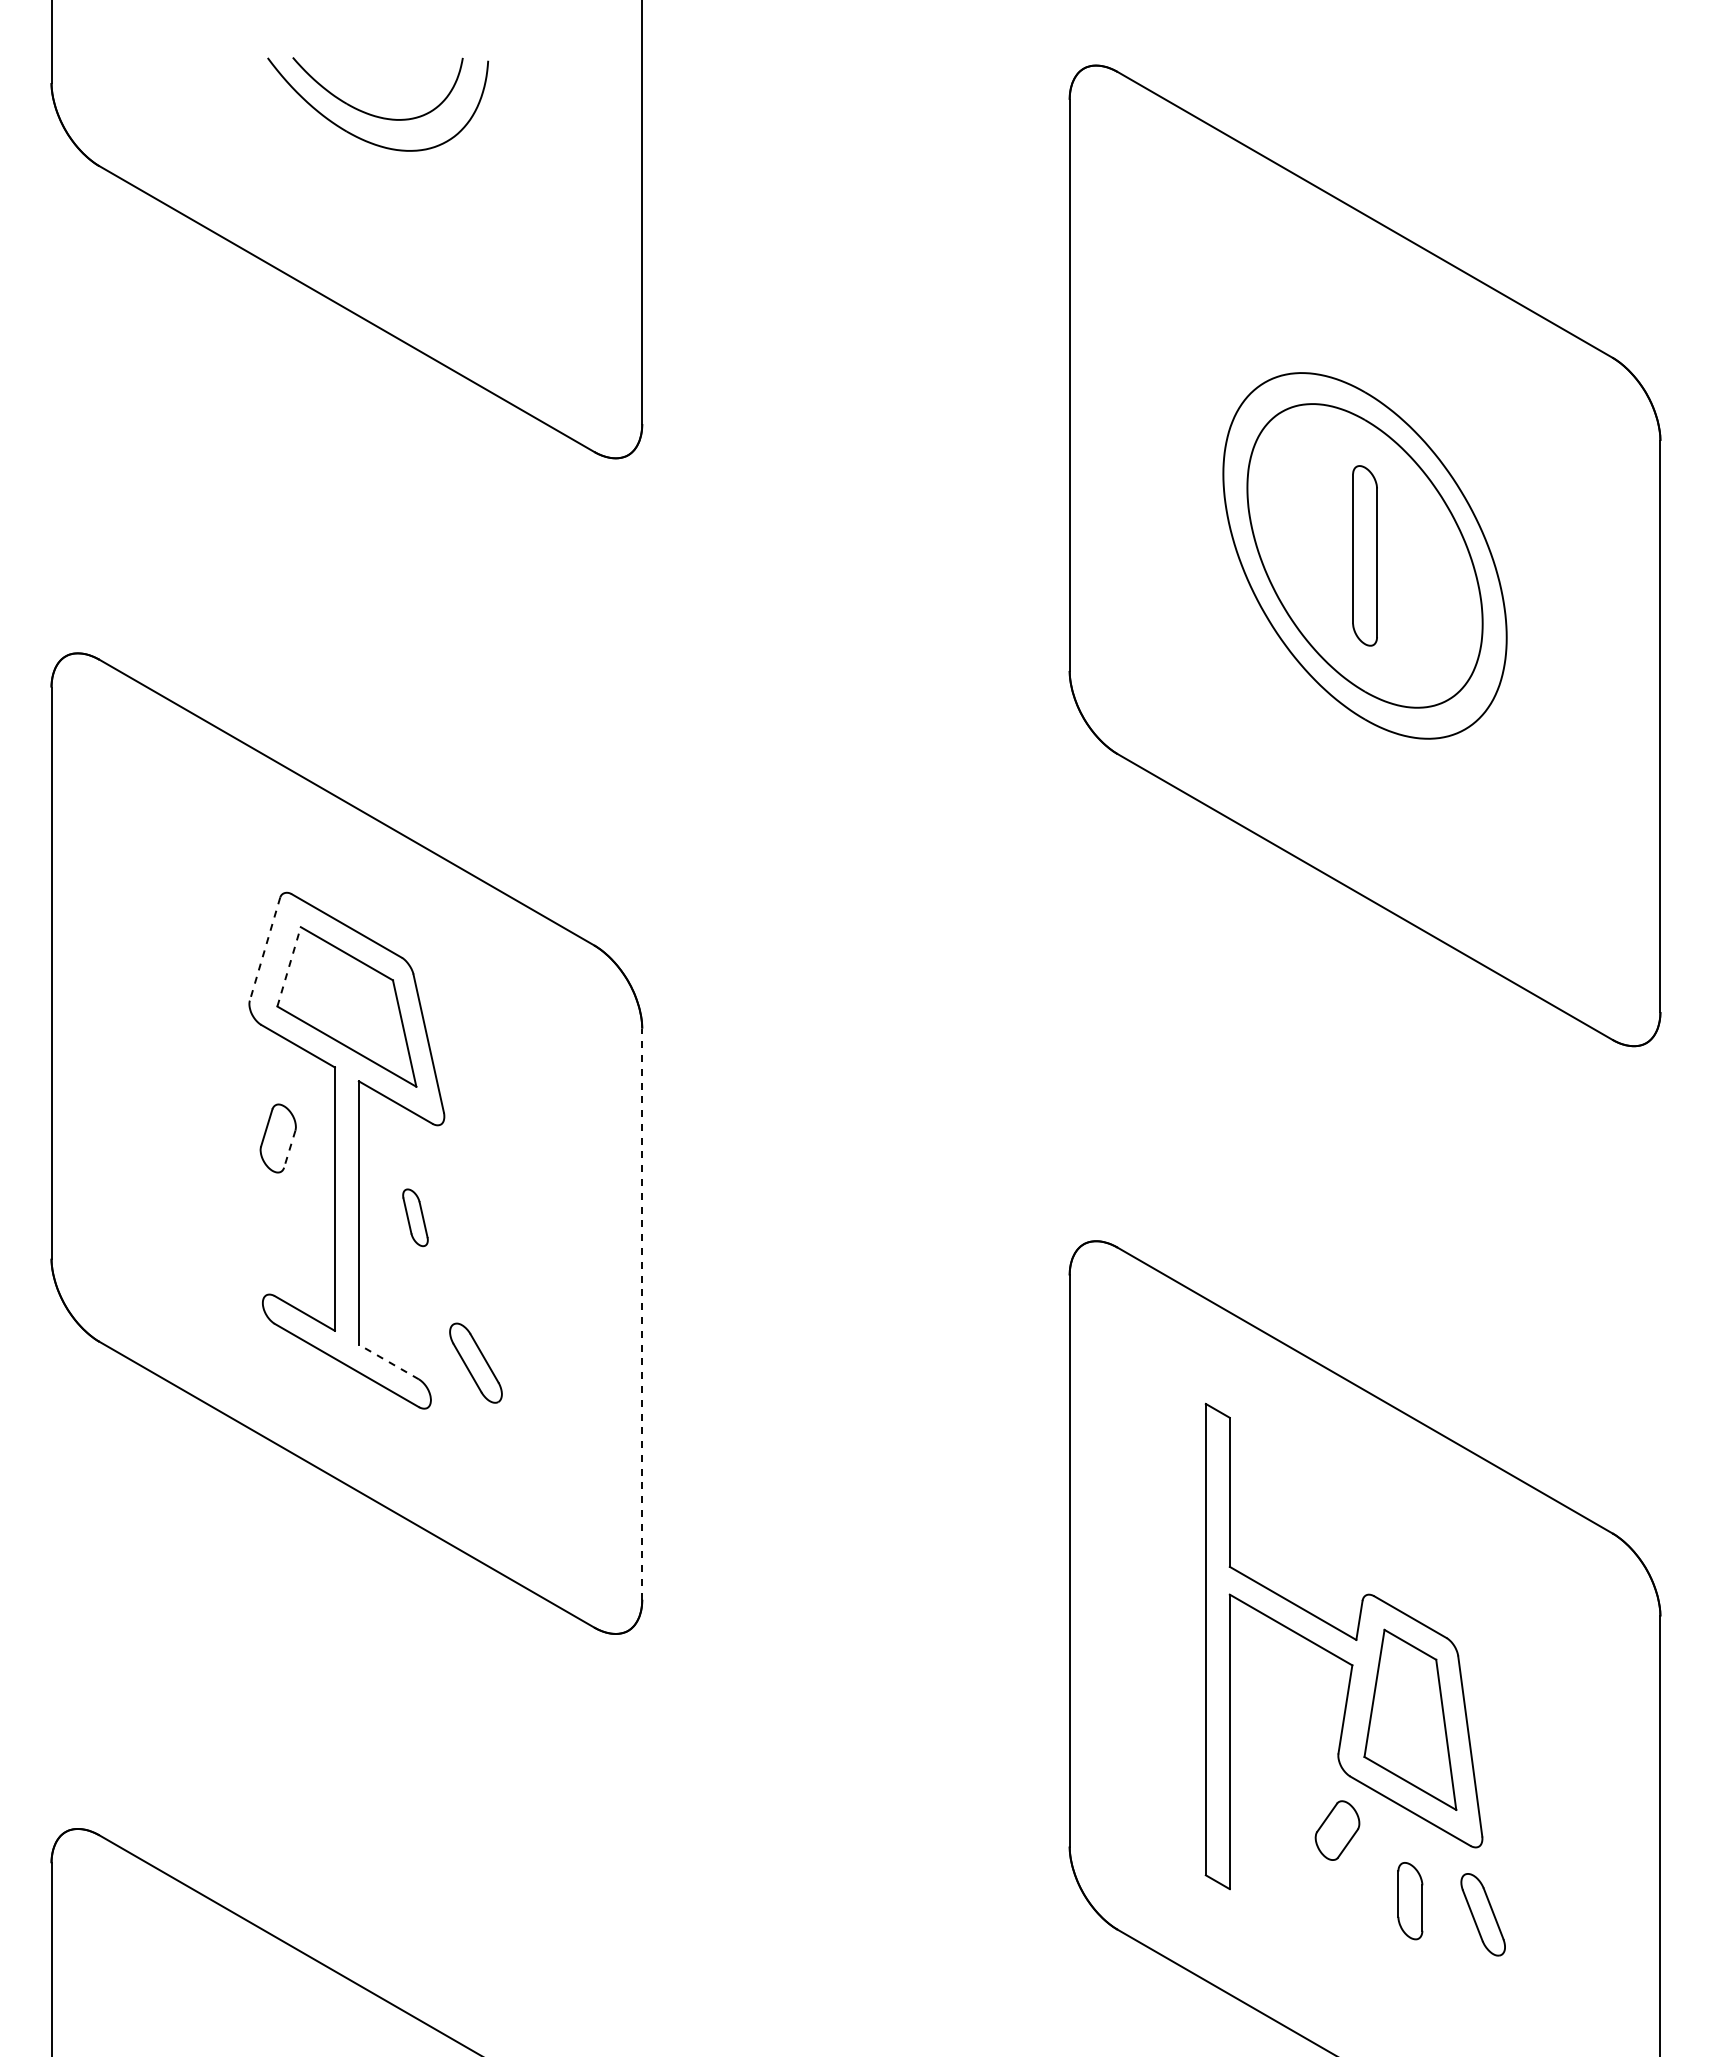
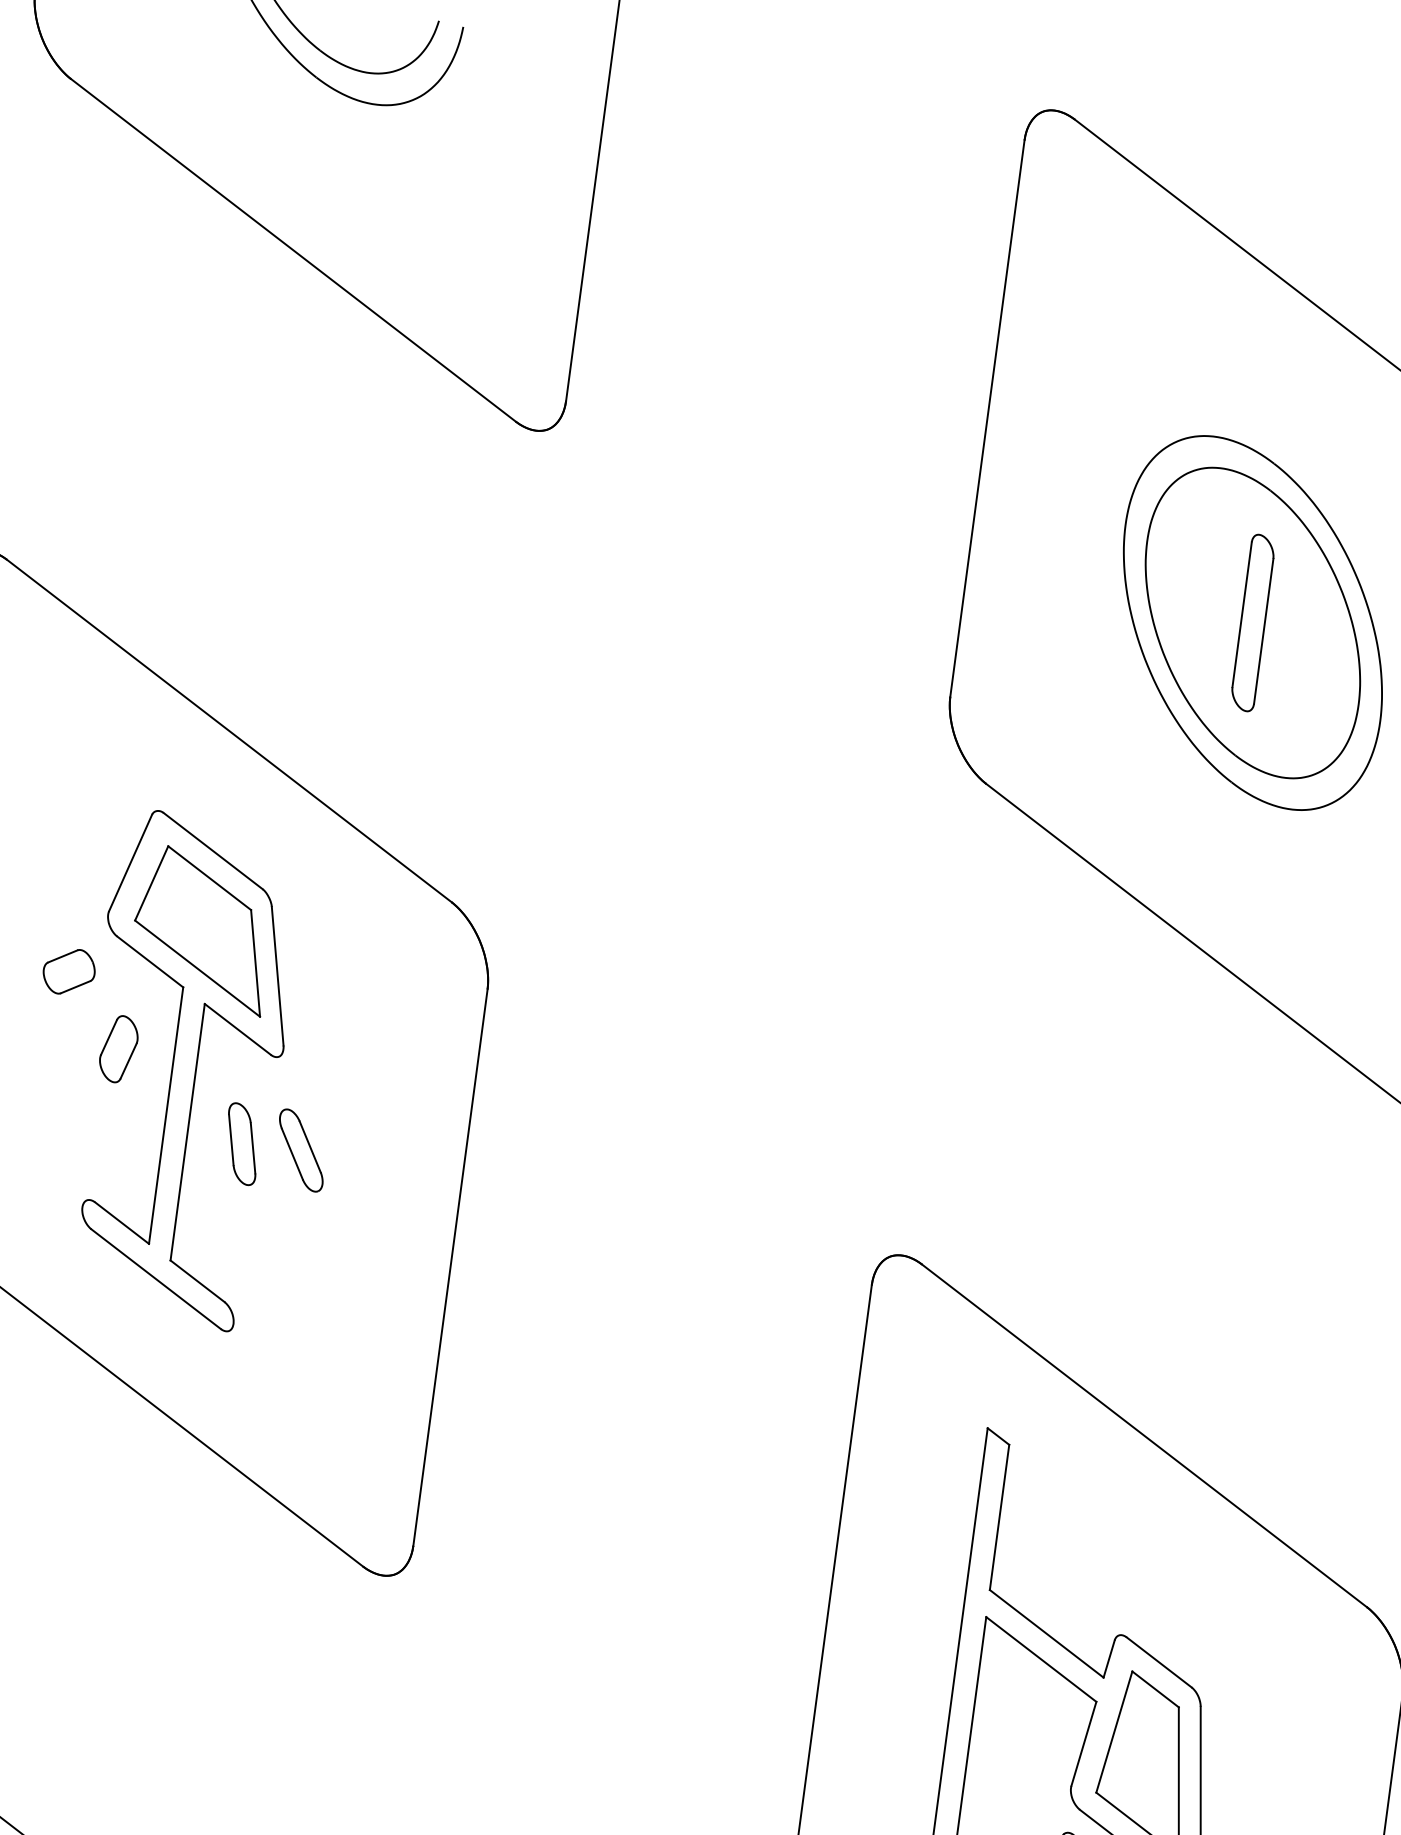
line: (265, 949) -> (130, 863), dashed -> solid
line: (289, 966) -> (152, 883), dashed -> solid
part: (217, 1066) -> (69, 971), added
line: (289, 1149) -> (128, 1061), dashed -> solid
part: (415, 1217) -> (242, 1143), size x1.43
line: (642, 1314) -> (450, 1267), dashed -> solid
line: (388, 1362) -> (197, 1281), dashed -> solid
part: (475, 1362) -> (300, 1149), moved

